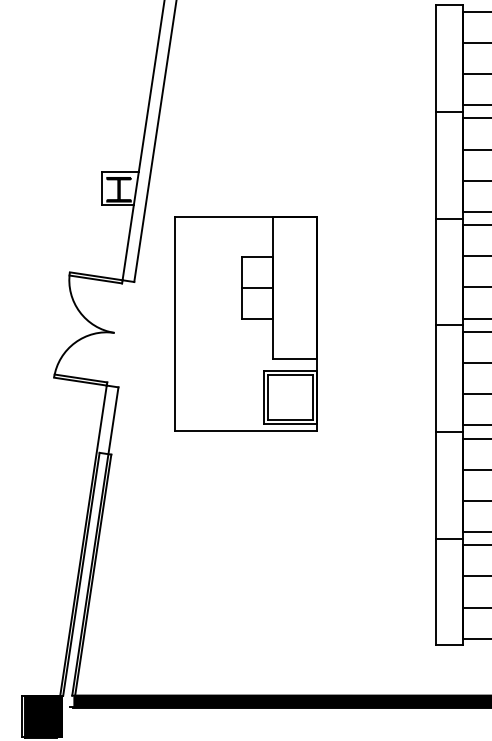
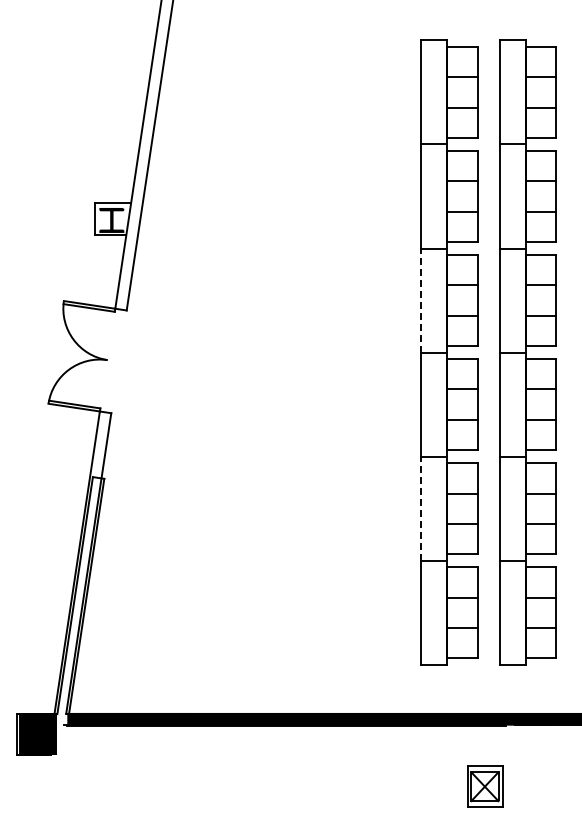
line: (436, 271) -> (421, 300), solid -> dashed
part: (245, 323) -> (235, 350), removed
line: (436, 485) -> (421, 508), solid -> dashed

